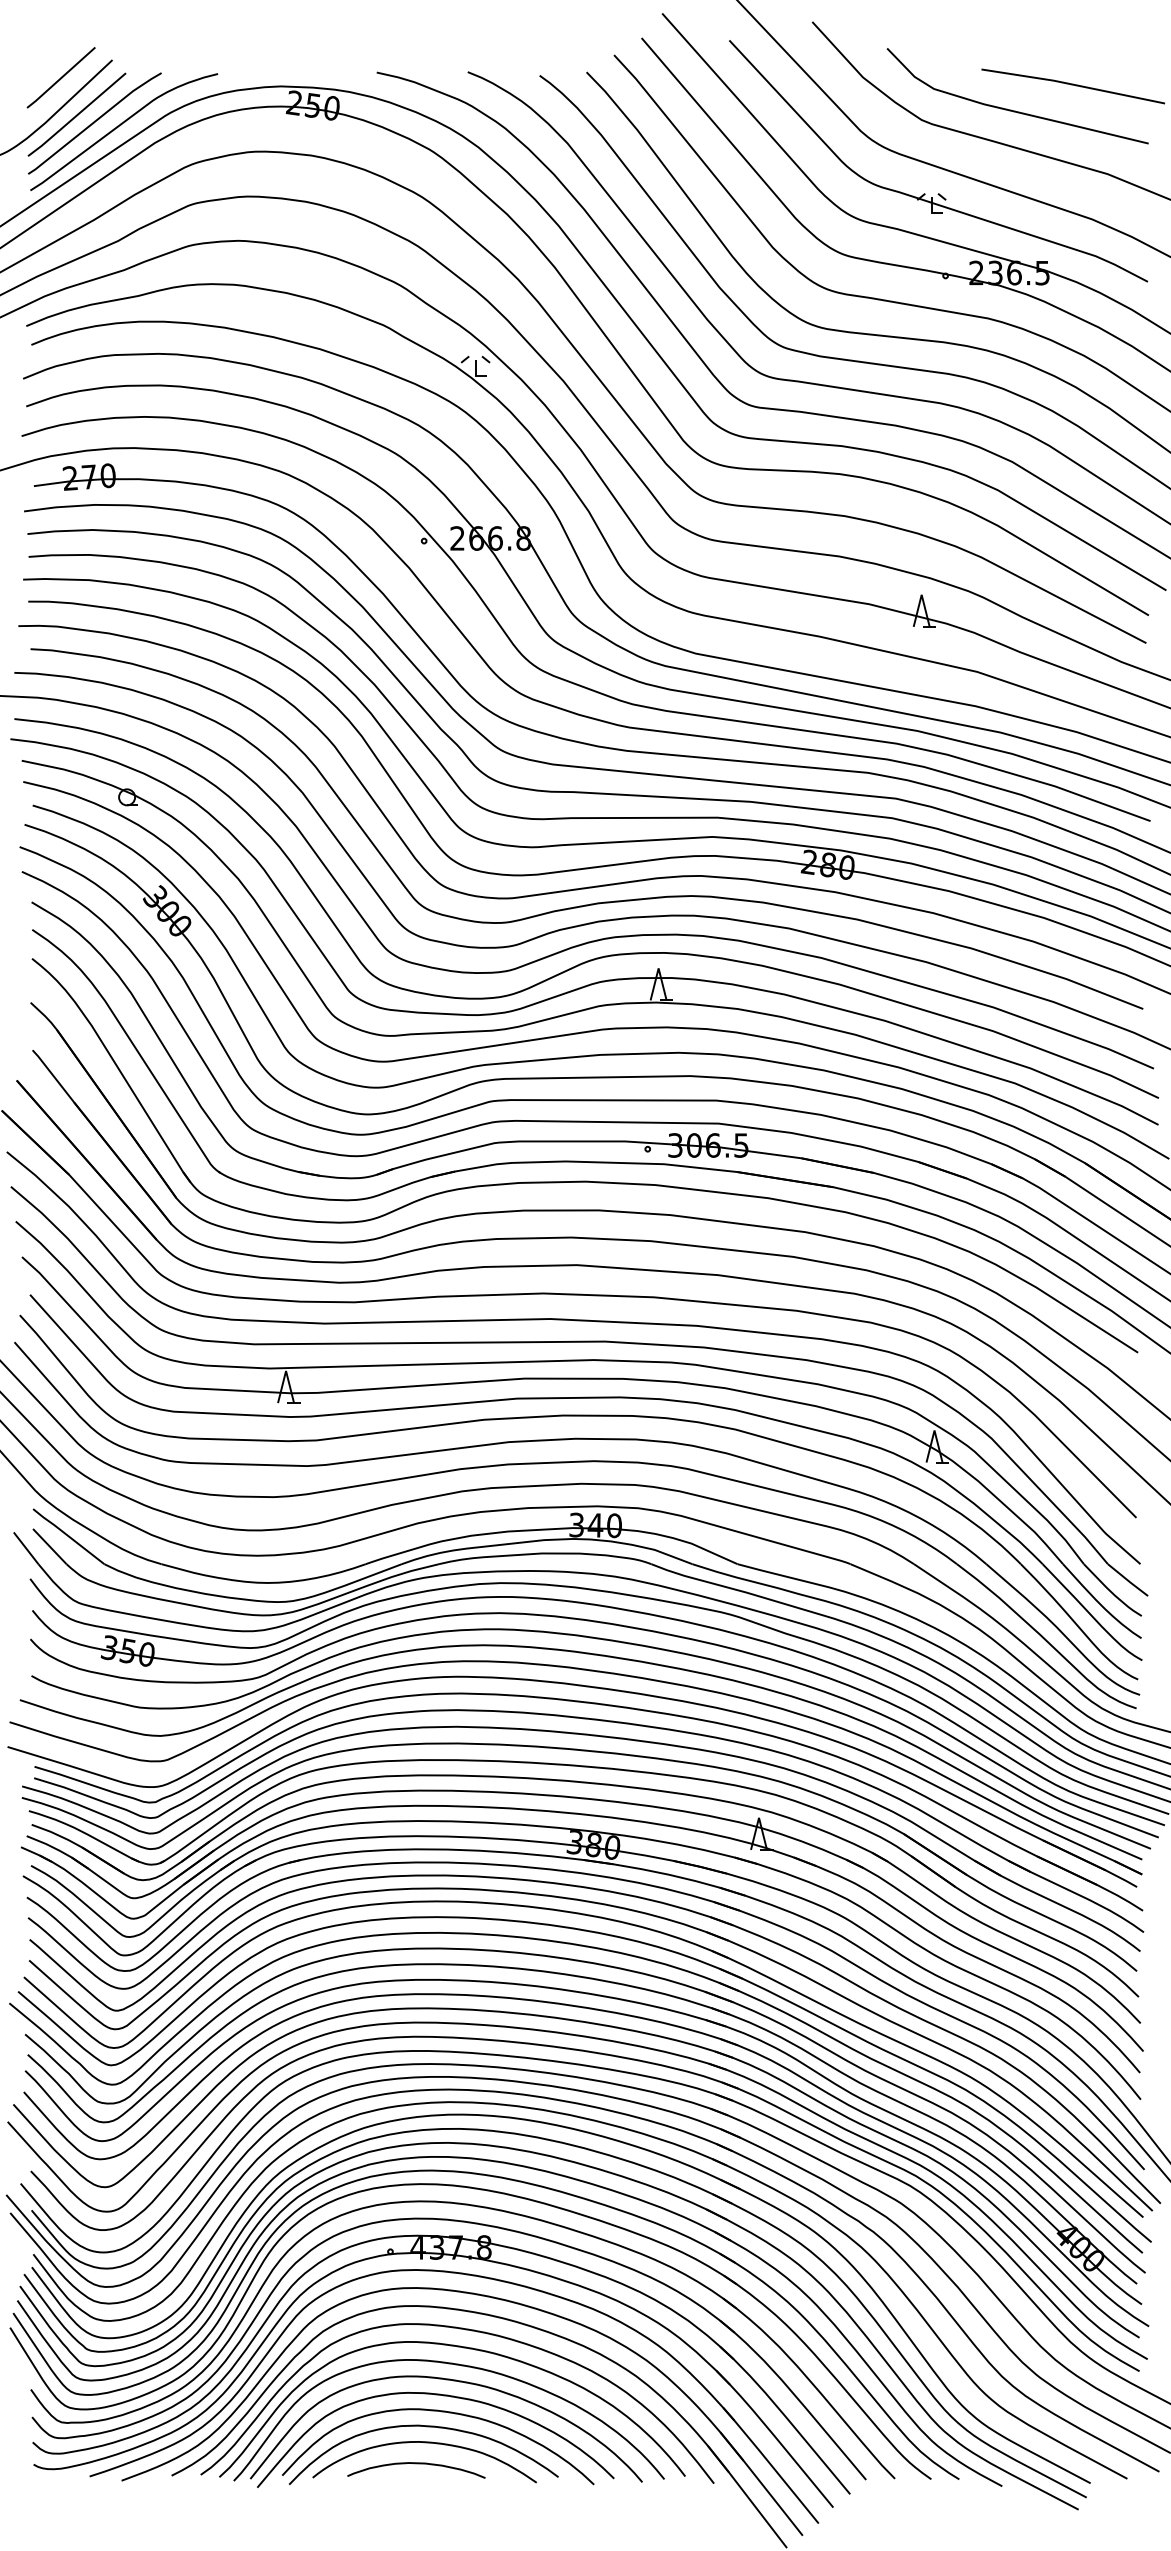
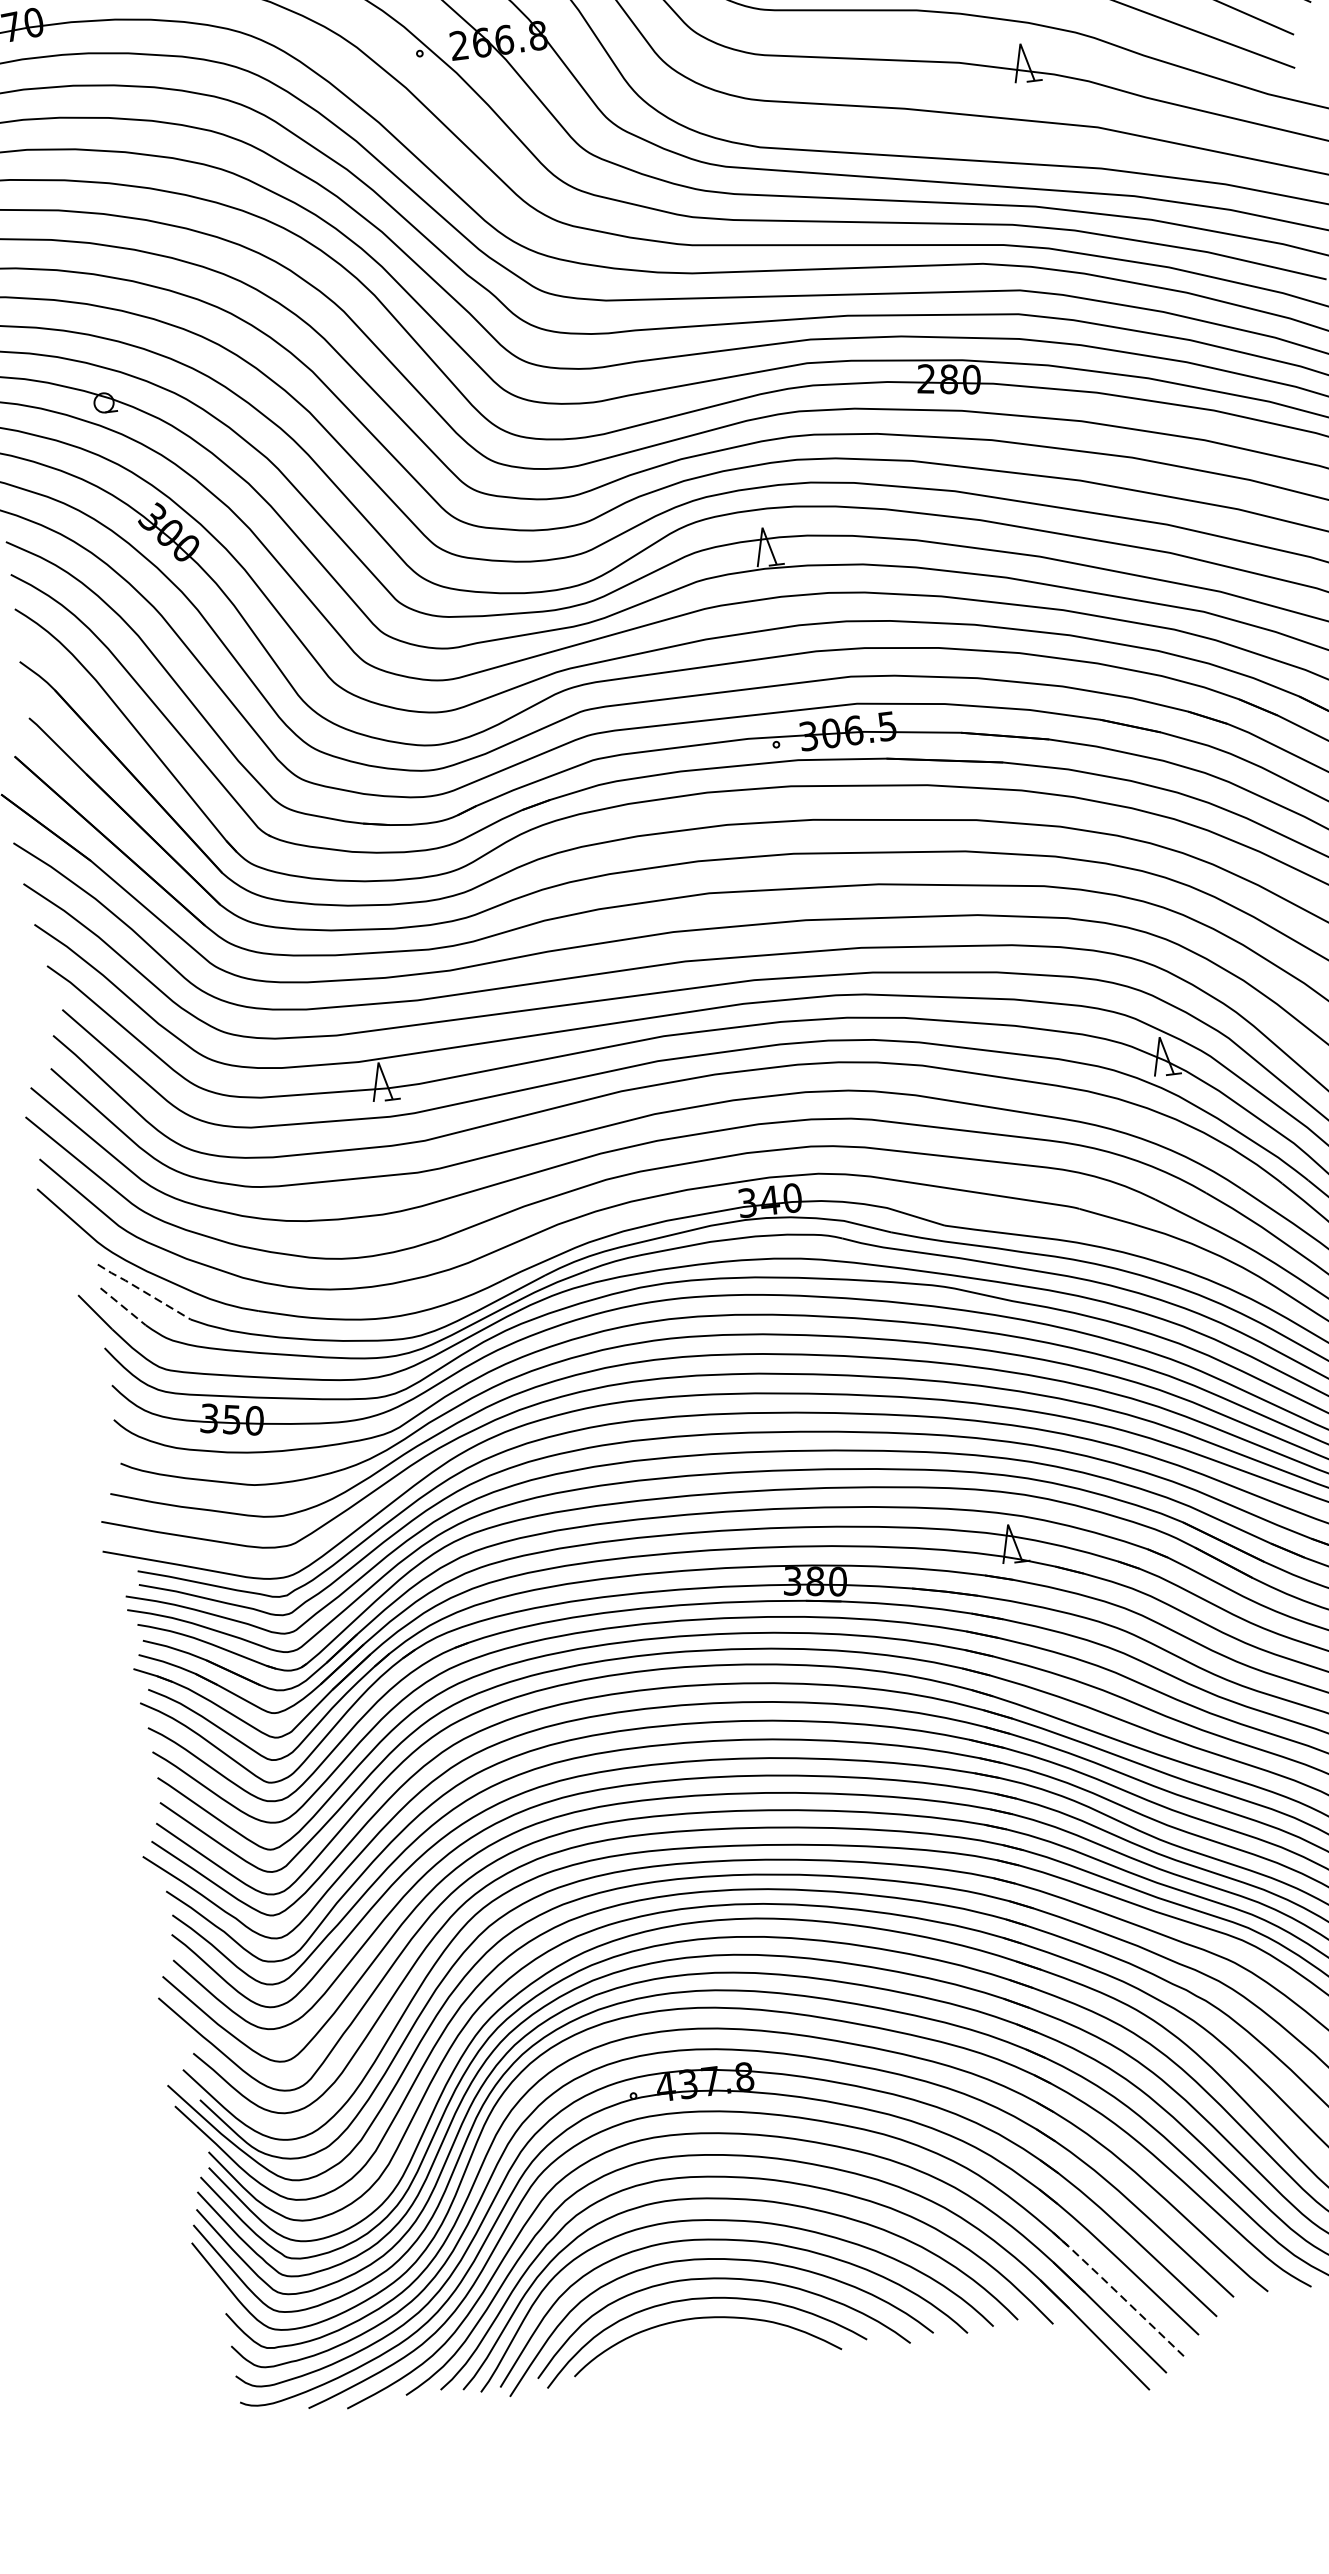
line: (67, 1535) -> (142, 1290), solid -> dashed
line: (50, 1546) -> (123, 1306), solid -> dashed
curve: (416, 2464) -> (696, 2345), removed
line: (770, 2464) -> (1117, 2293), solid -> dashed

